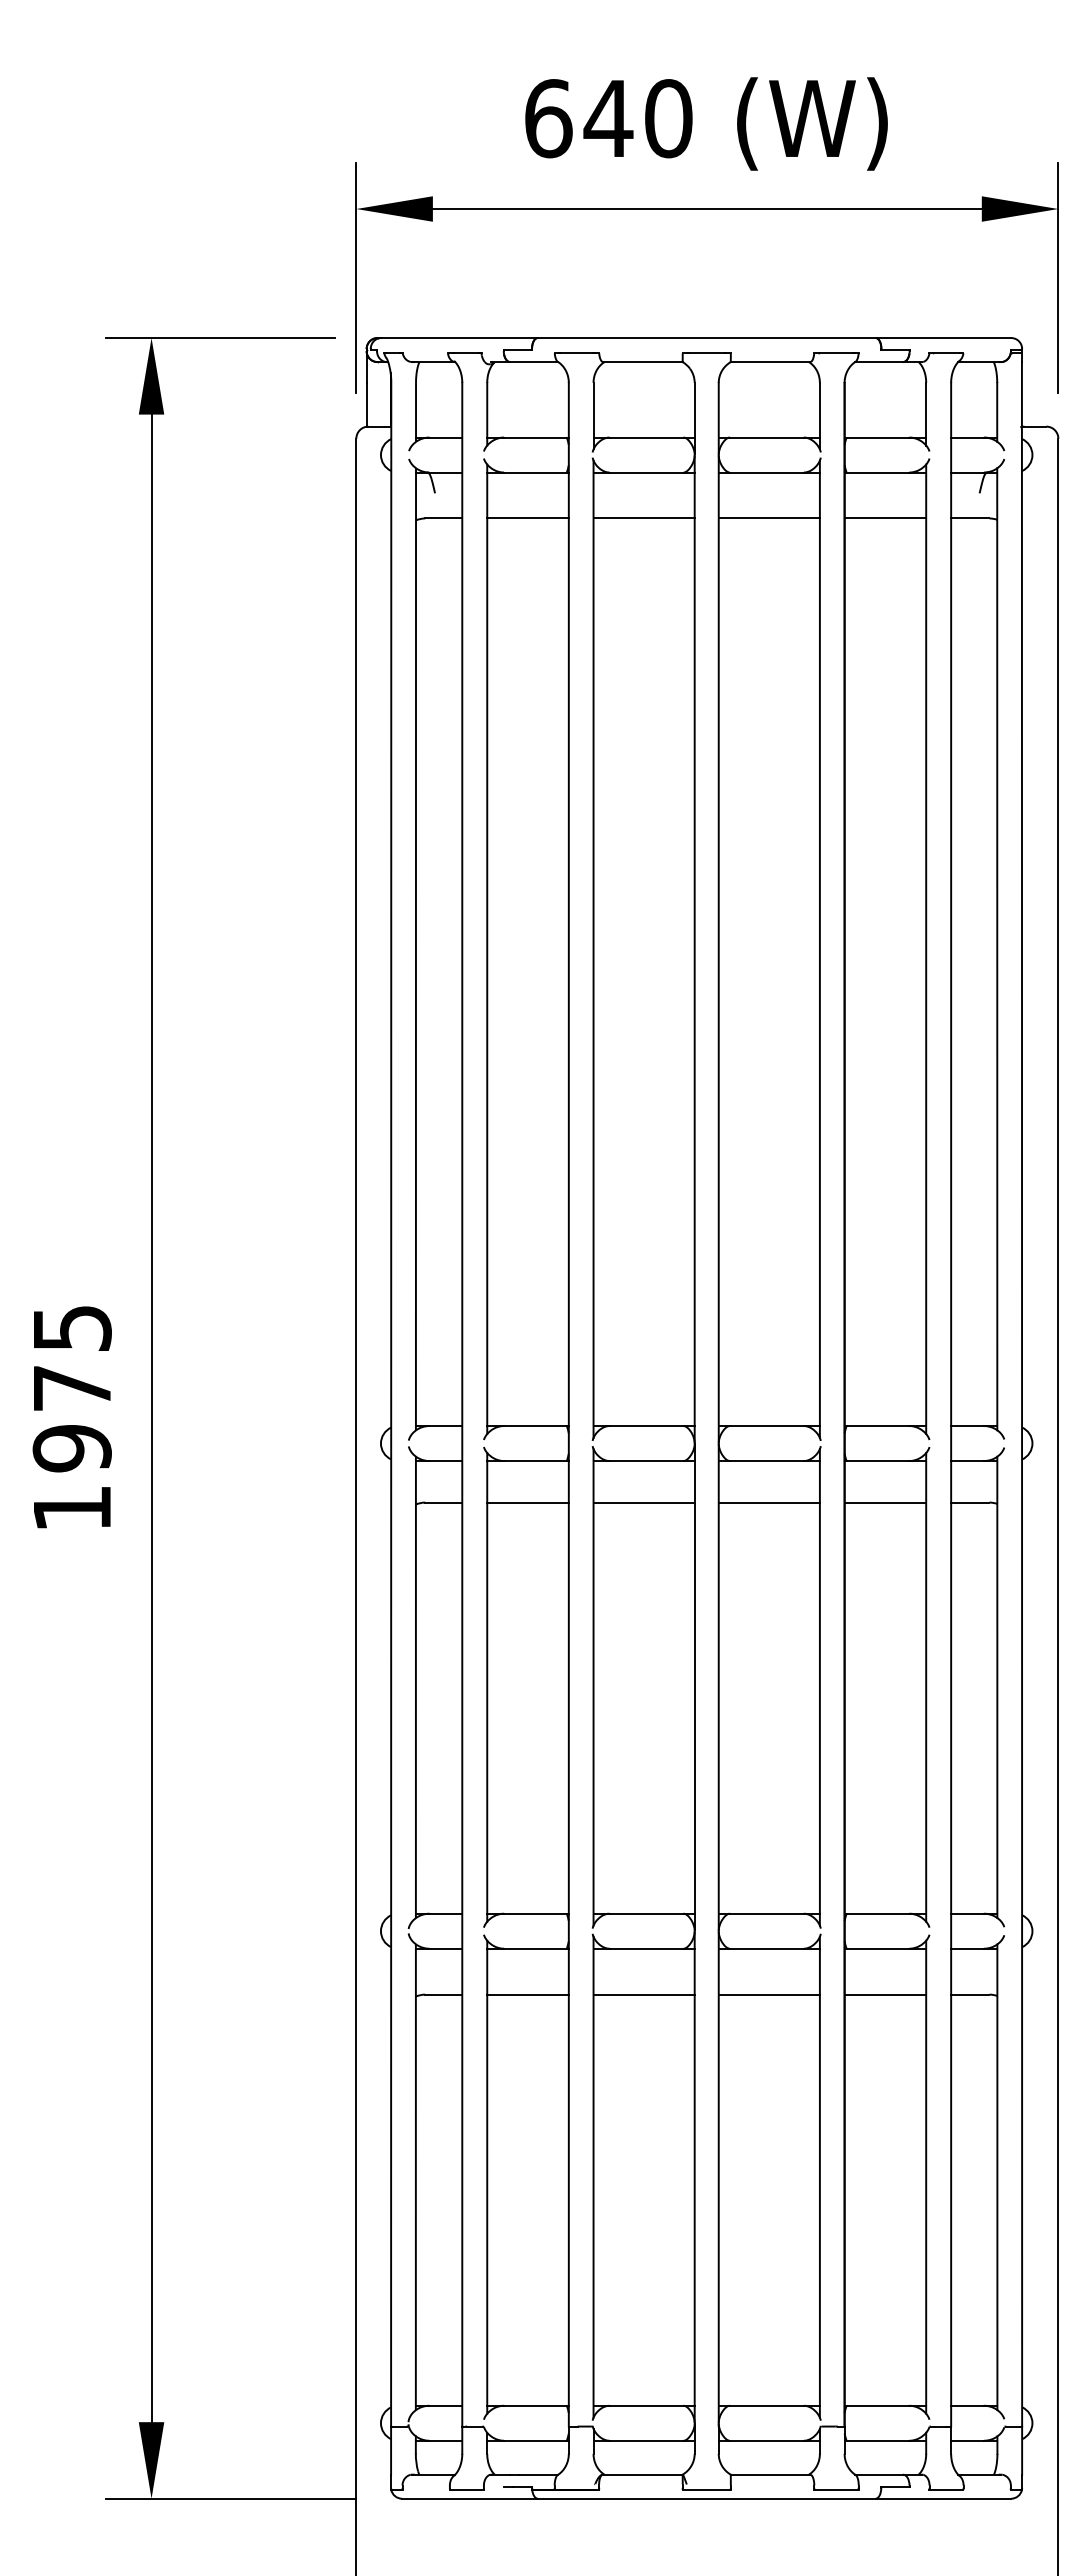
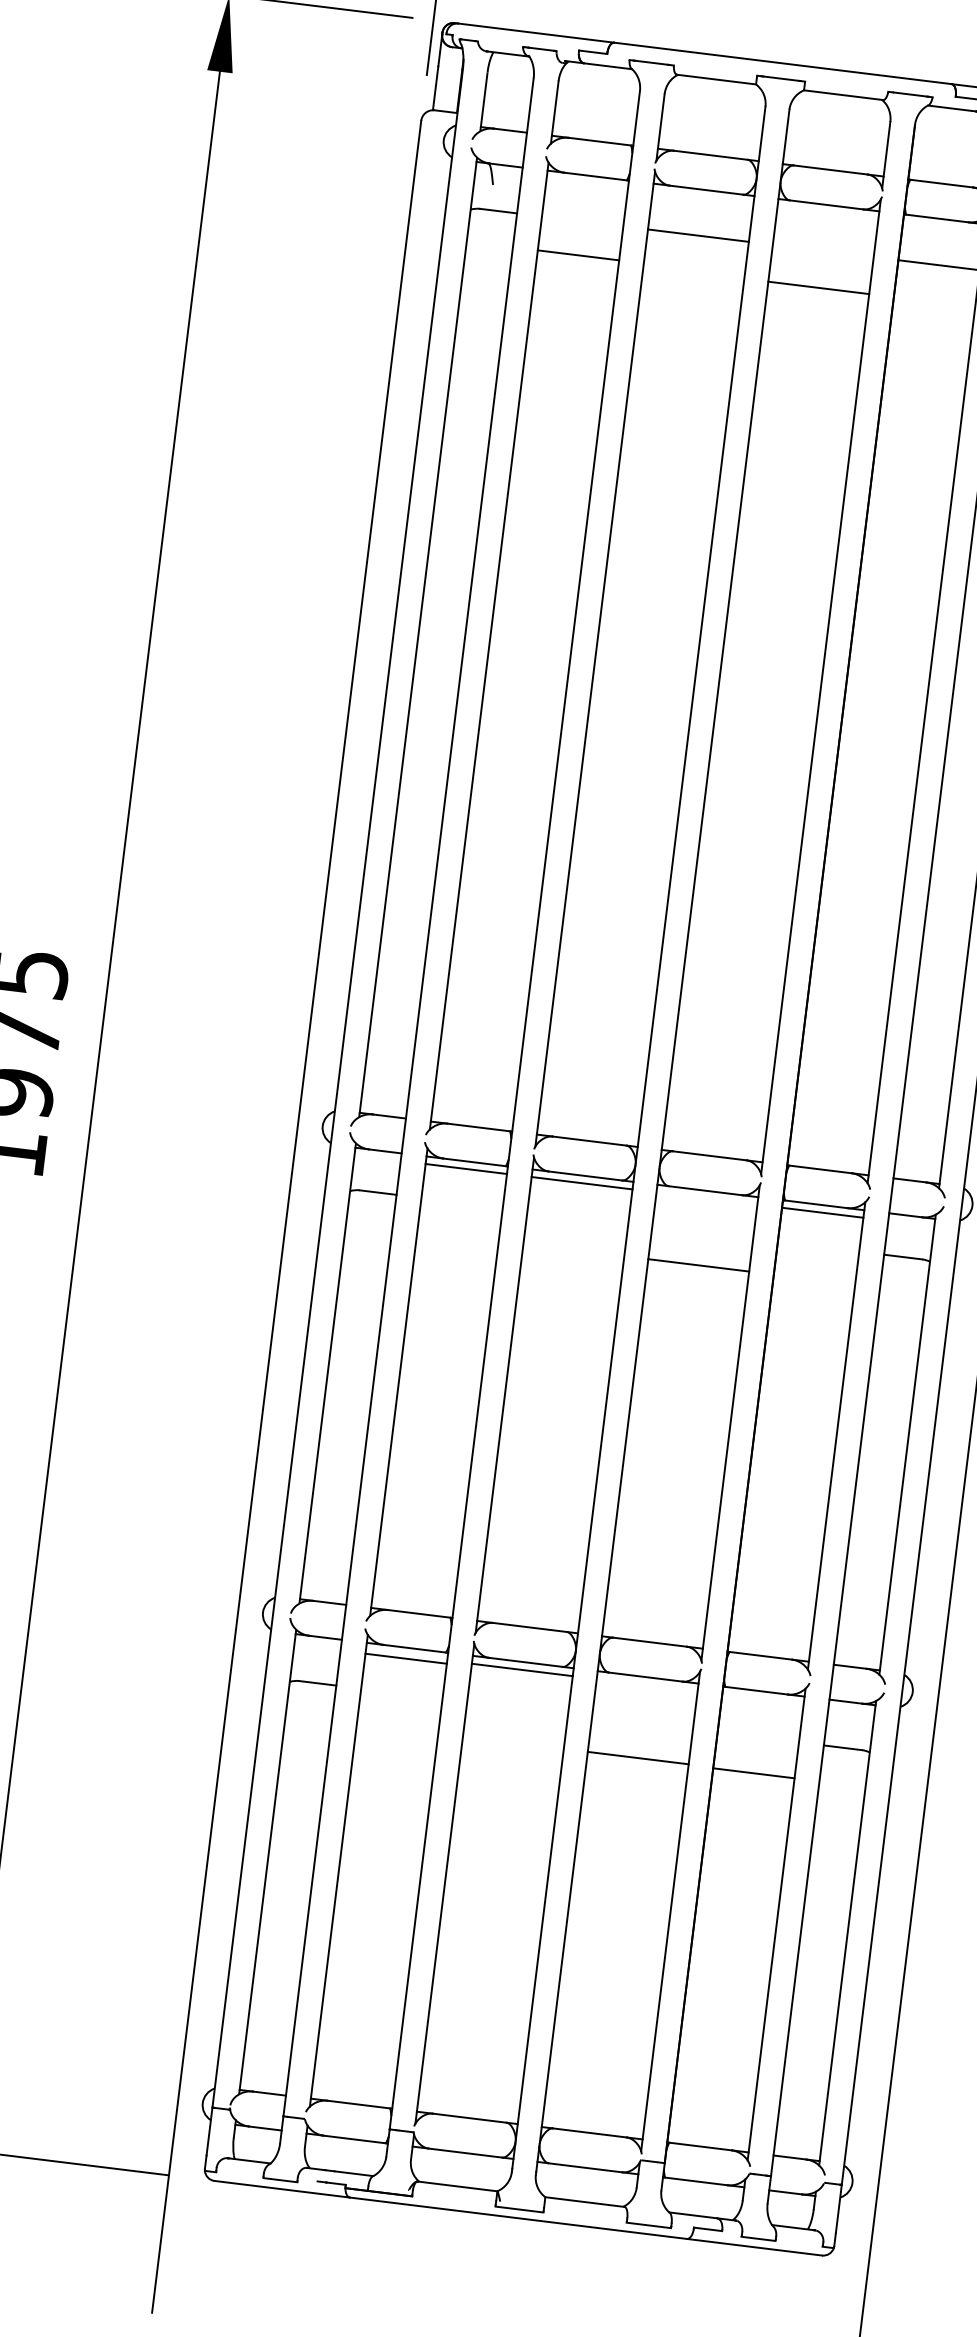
line: (527, 518) -> (577, 255), moved
line: (768, 518) -> (817, 287), moved
line: (527, 1502) -> (465, 1168), moved
line: (643, 1502) -> (581, 1183), moved
line: (768, 1502) -> (697, 1265), moved
line: (885, 1502) -> (822, 1212), moved
line: (527, 1994) -> (405, 1658), moved
line: (643, 1994) -> (521, 1669), moved
line: (768, 1994) -> (637, 1757), moved
line: (885, 1994) -> (754, 1773), moved

